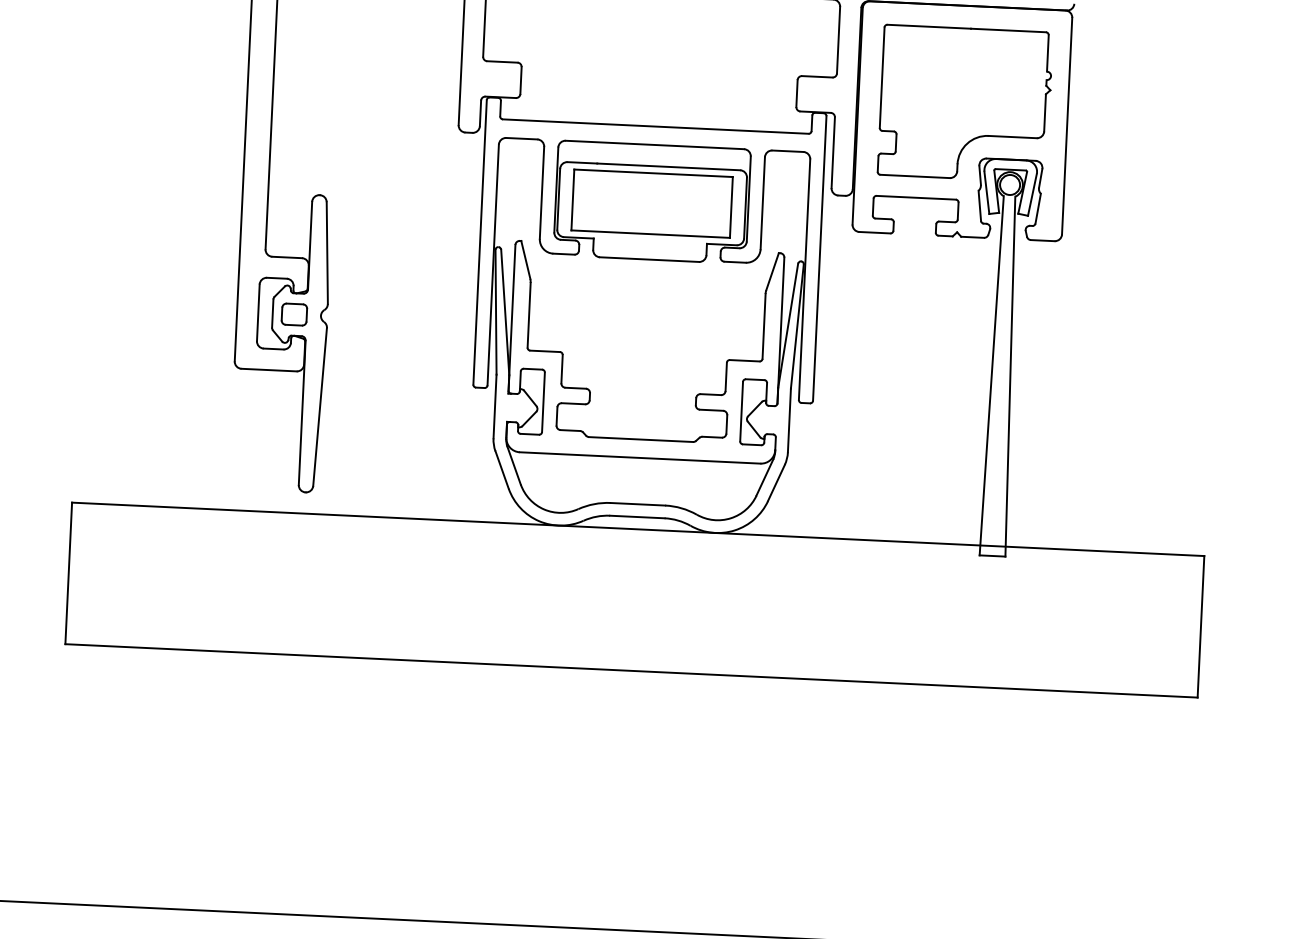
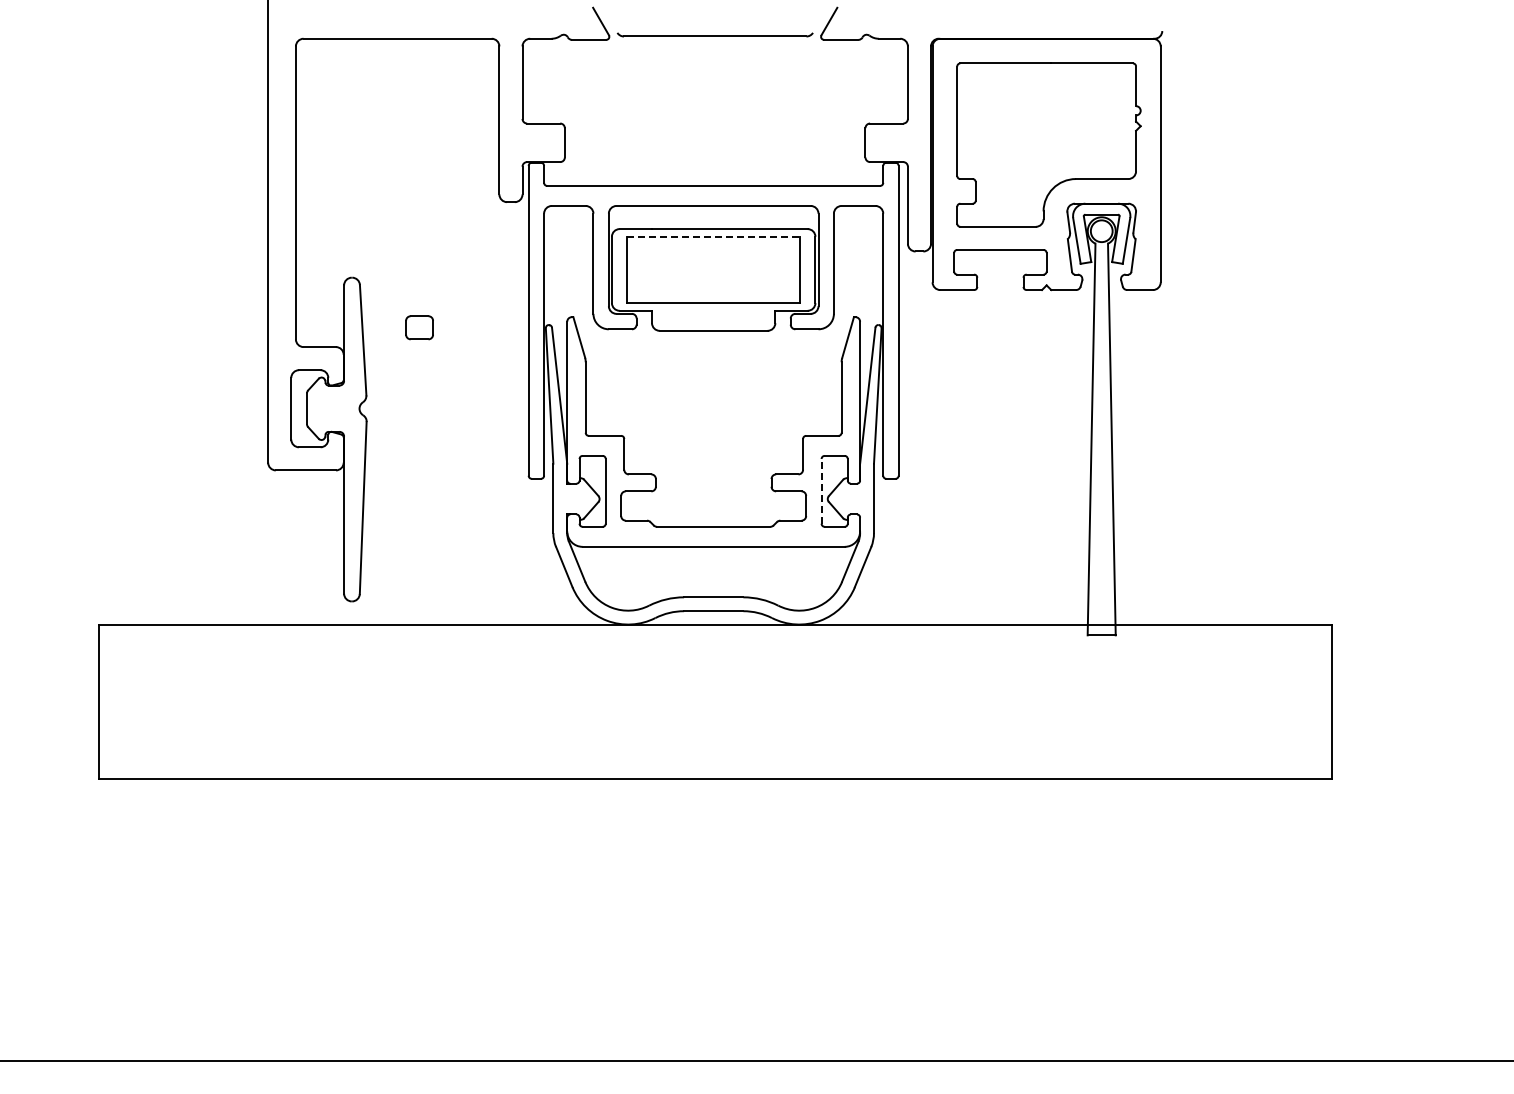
line: (654, 173) -> (714, 236), solid -> dashed
part: (294, 314) -> (419, 327), moved
line: (741, 410) -> (821, 490), solid -> dashed

